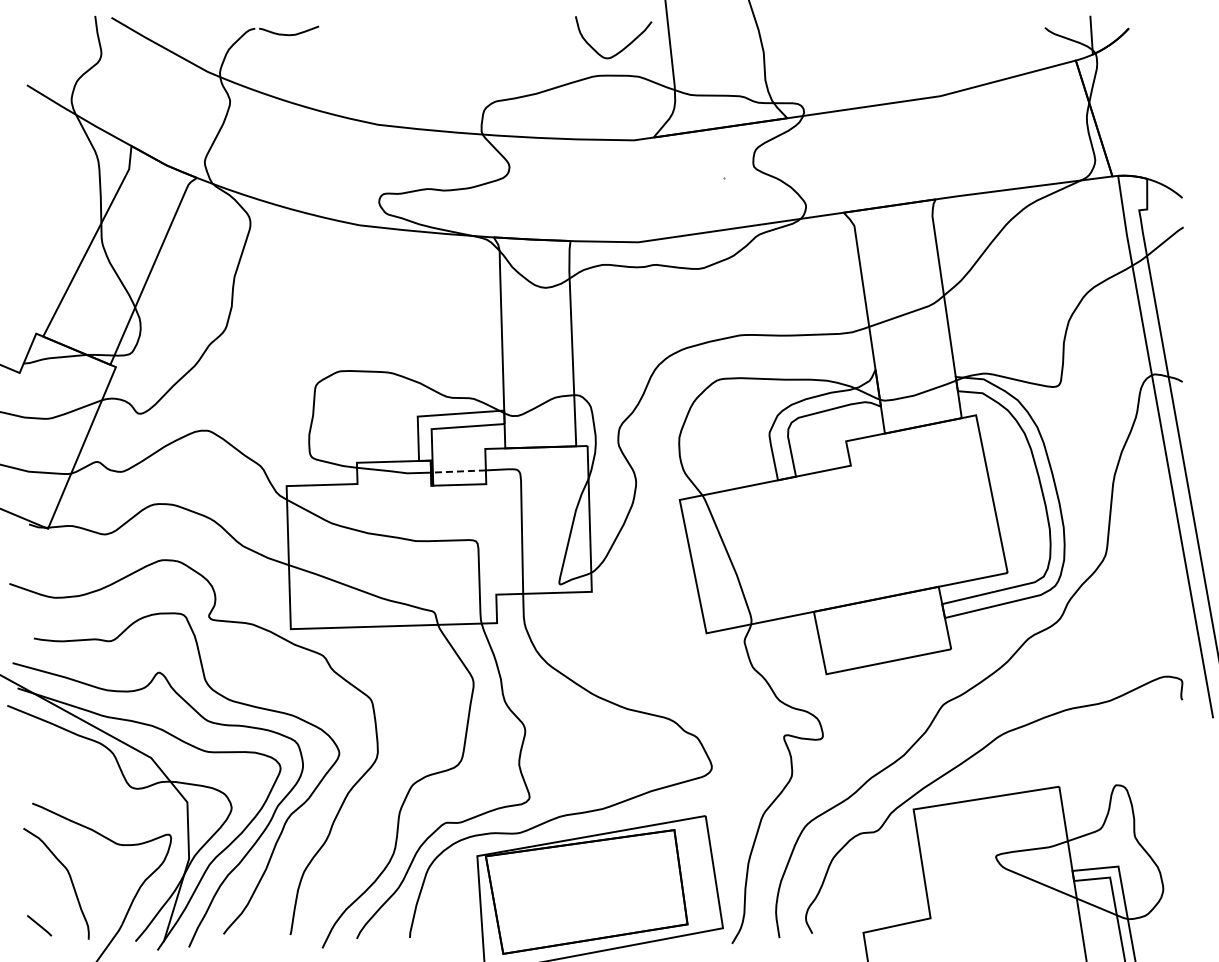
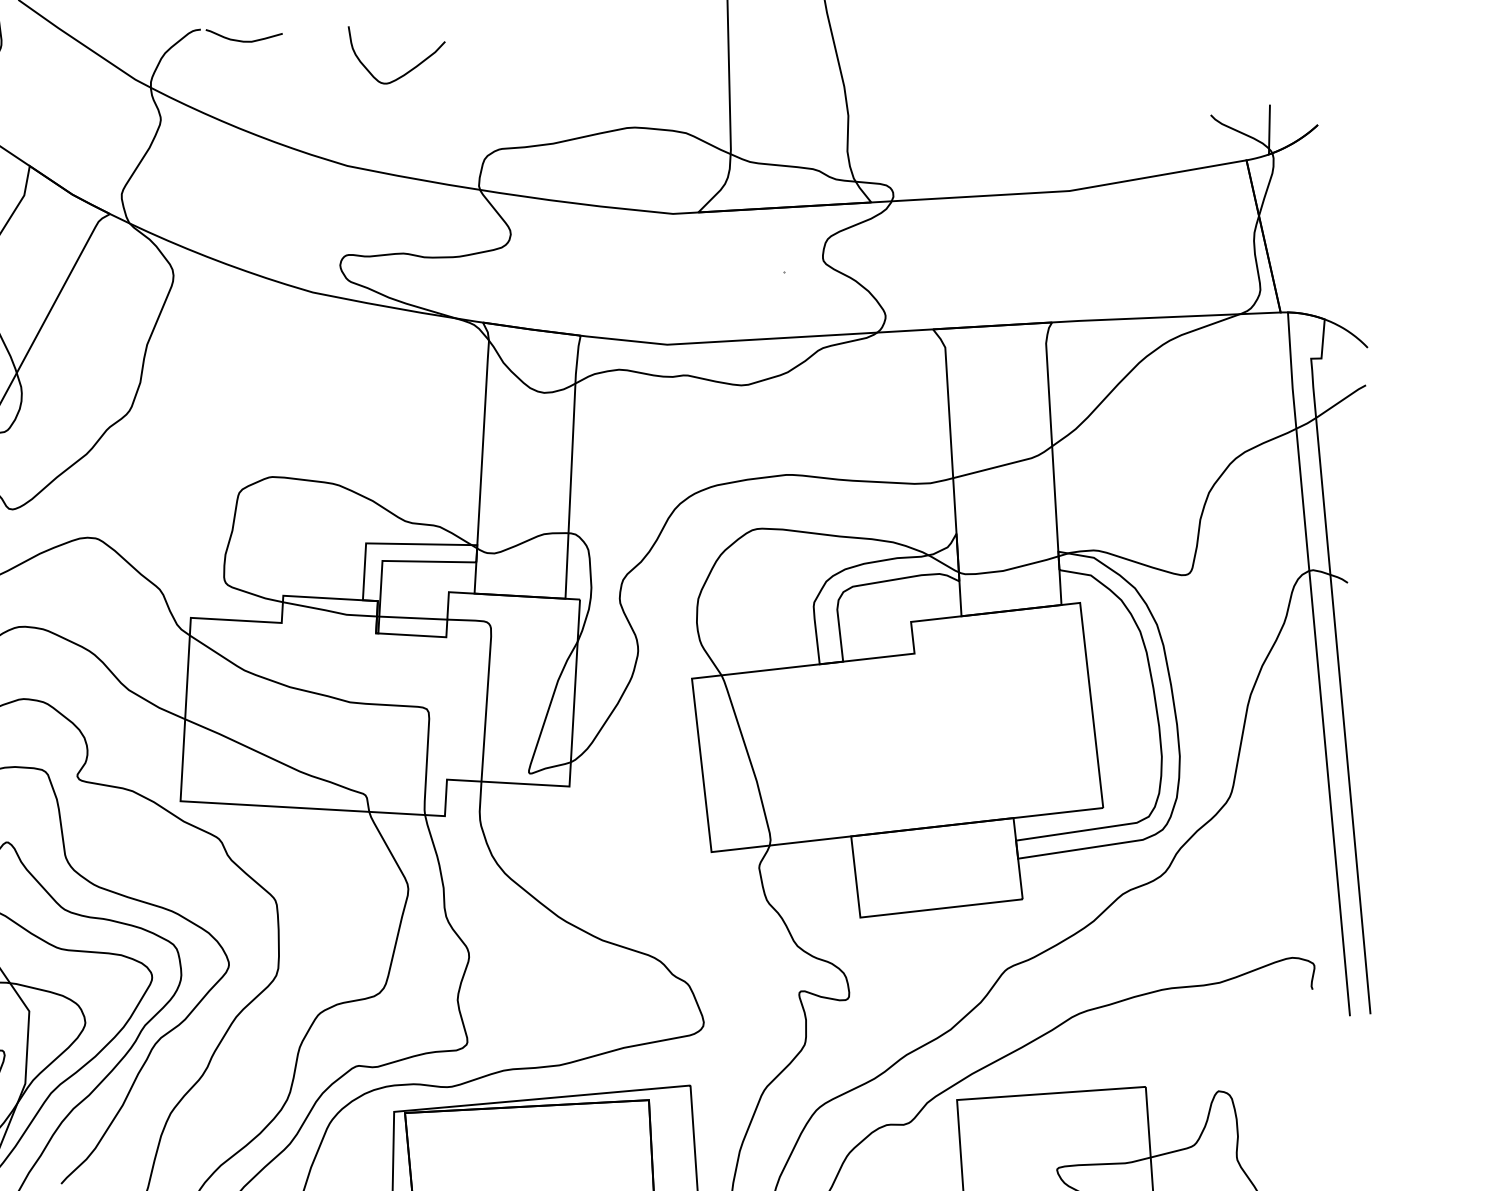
curve: (621, 49) -> (403, 73), moved
line: (458, 471) -> (412, 618), dashed -> solid

